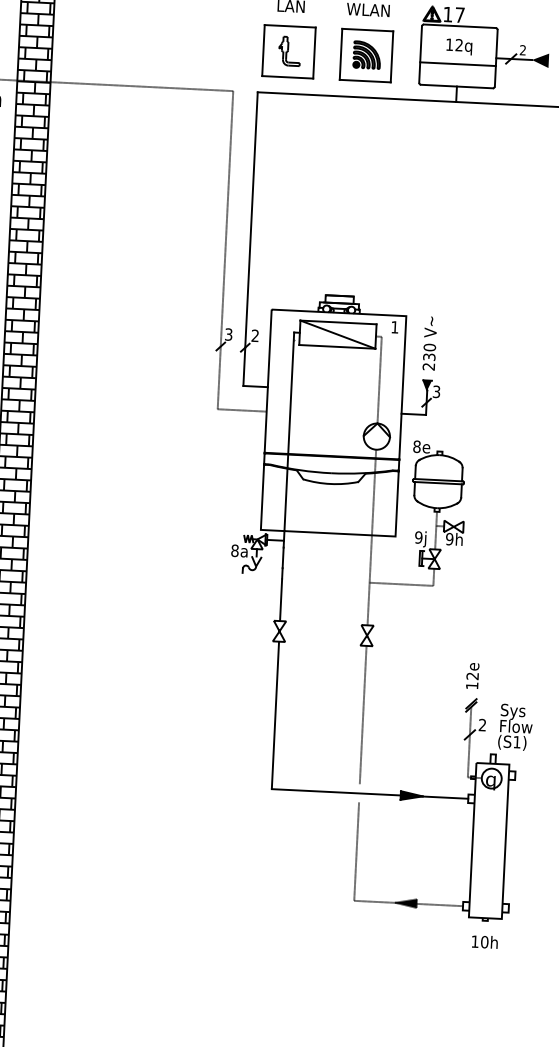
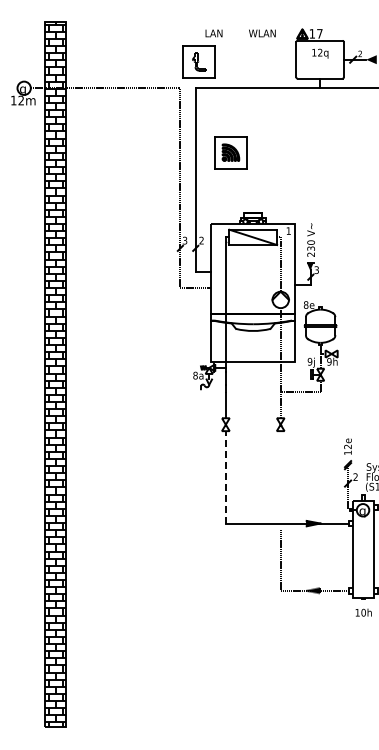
part: (288, 50) -> (198, 61), moved
part: (366, 54) -> (230, 152), moved
line: (457, 63) -> (319, 64), removed
line: (274, 713) -> (225, 476), solid -> dashed
line: (362, 715) -> (280, 474), removed

